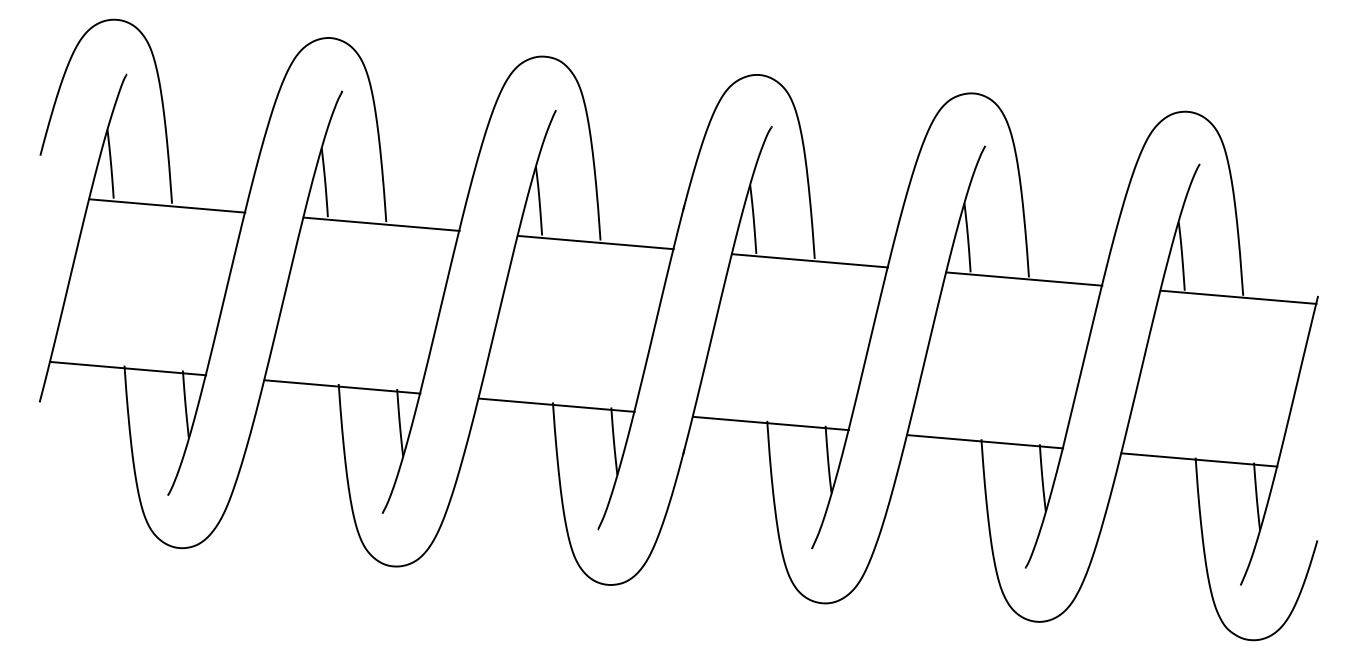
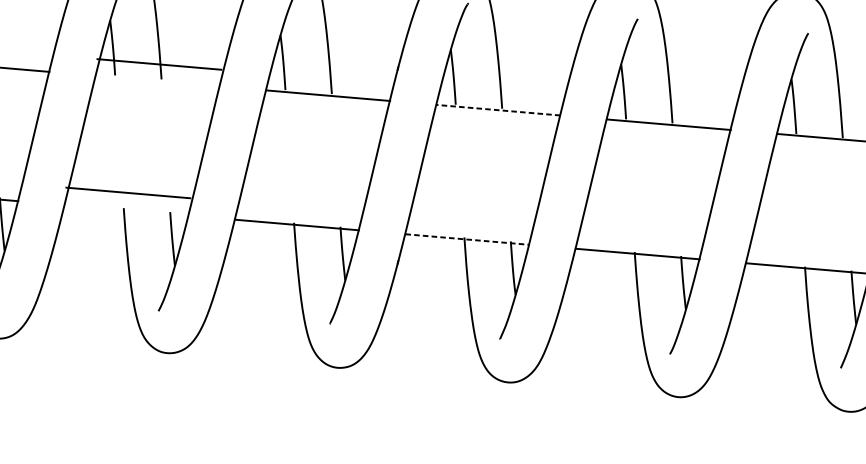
line: (381, 223) -> (159, 63), moved
line: (809, 260) -> (498, 109), solid -> dashed
line: (342, 386) -> (128, 192), moved
line: (771, 423) -> (467, 239), solid -> dashed

